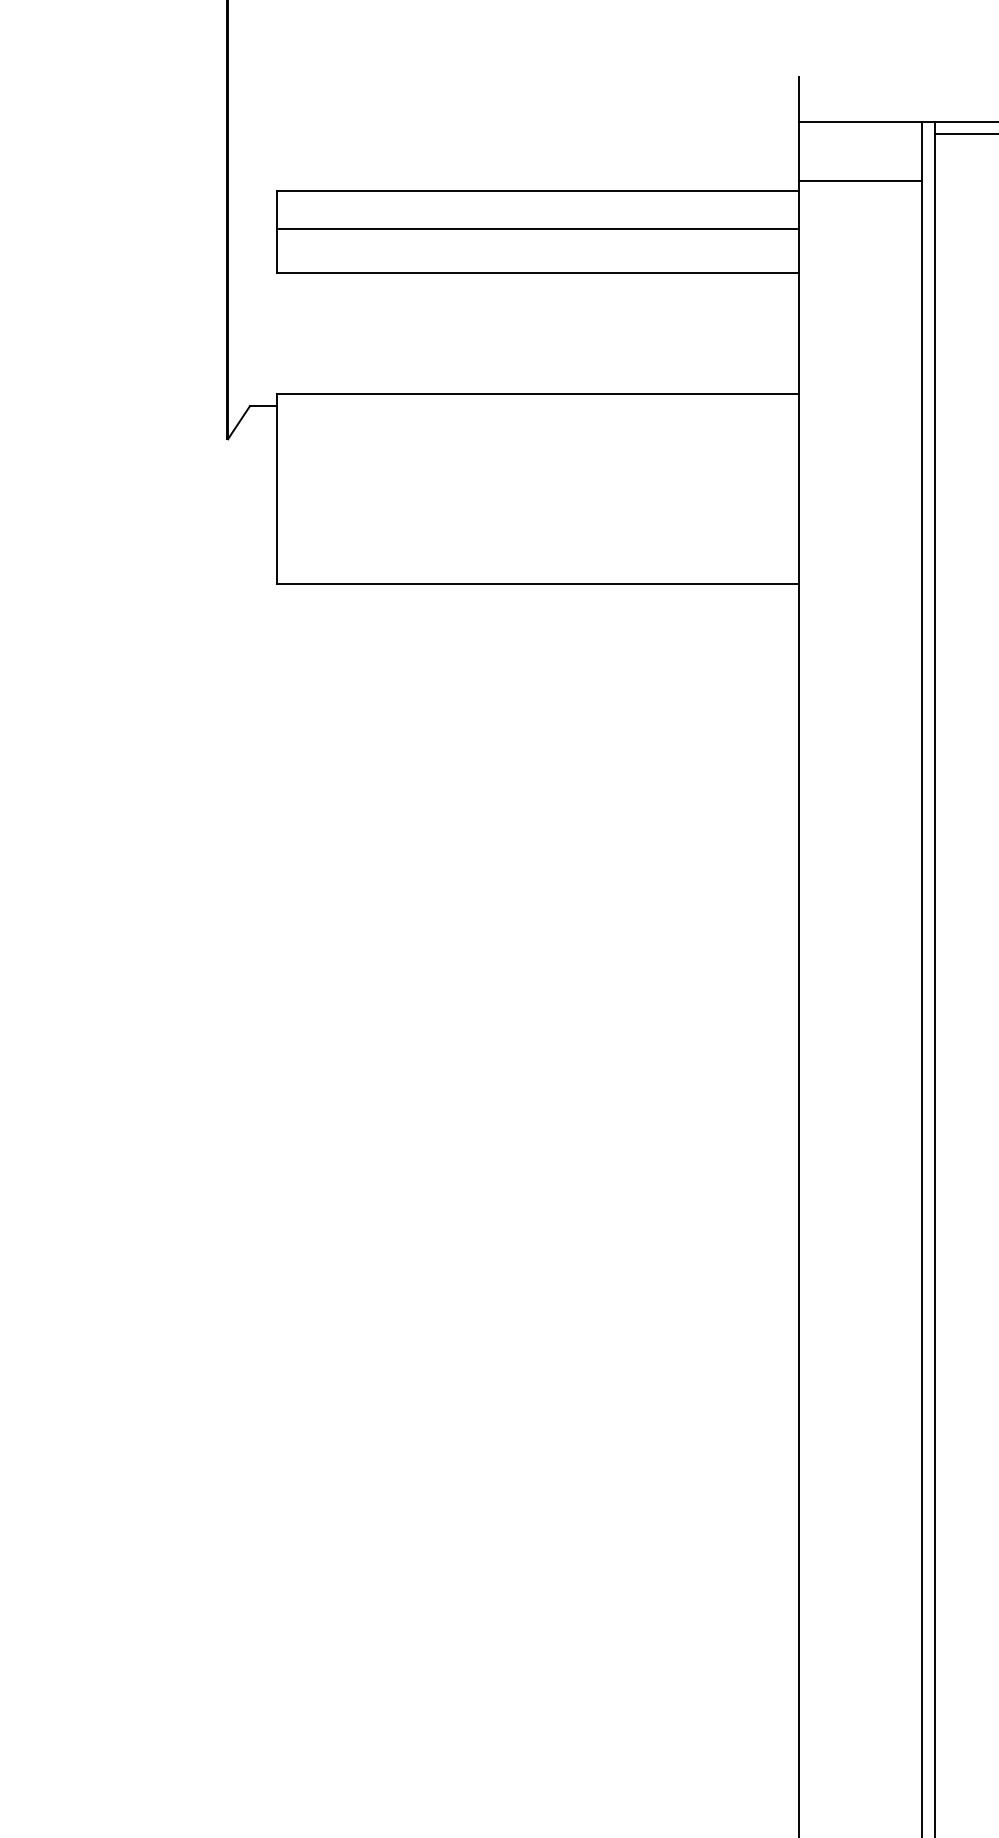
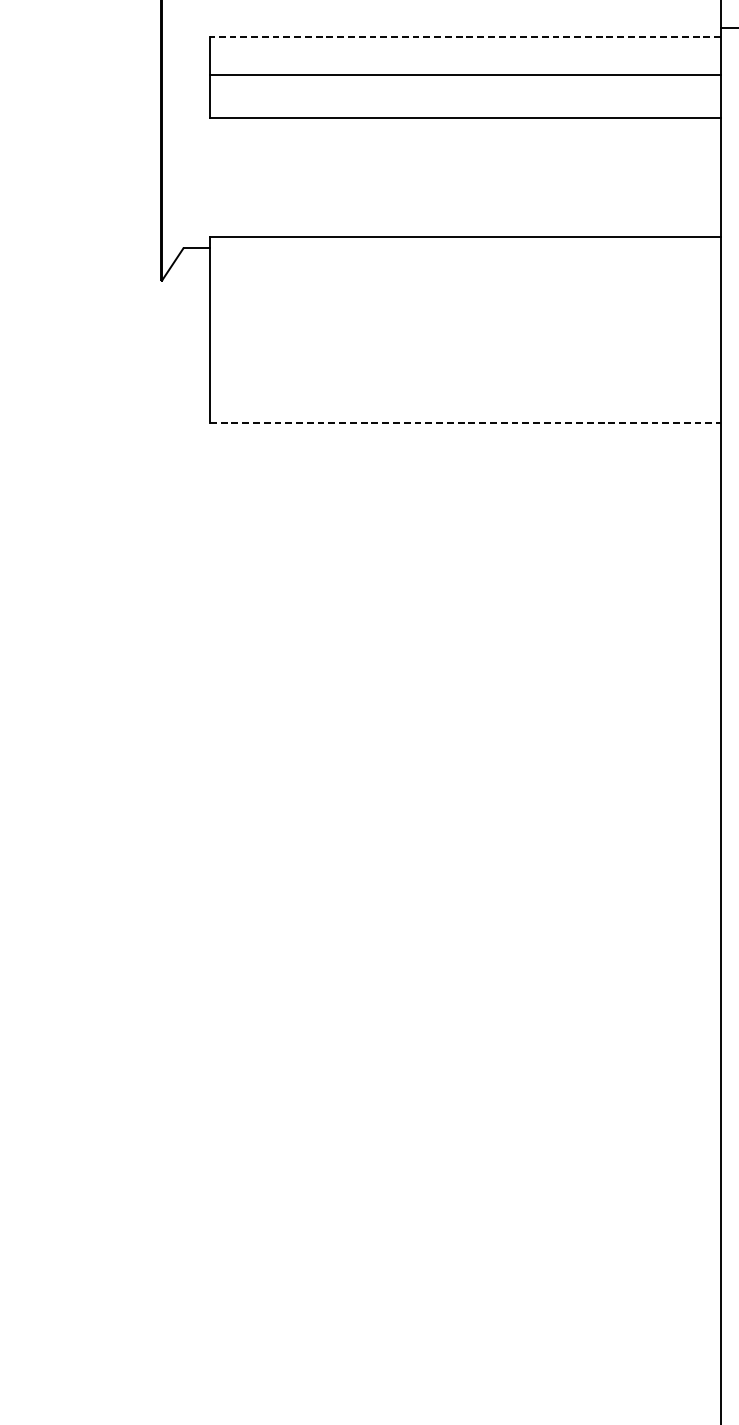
line: (537, 190) -> (464, 37), solid -> dashed
line: (538, 584) -> (465, 422), solid -> dashed

